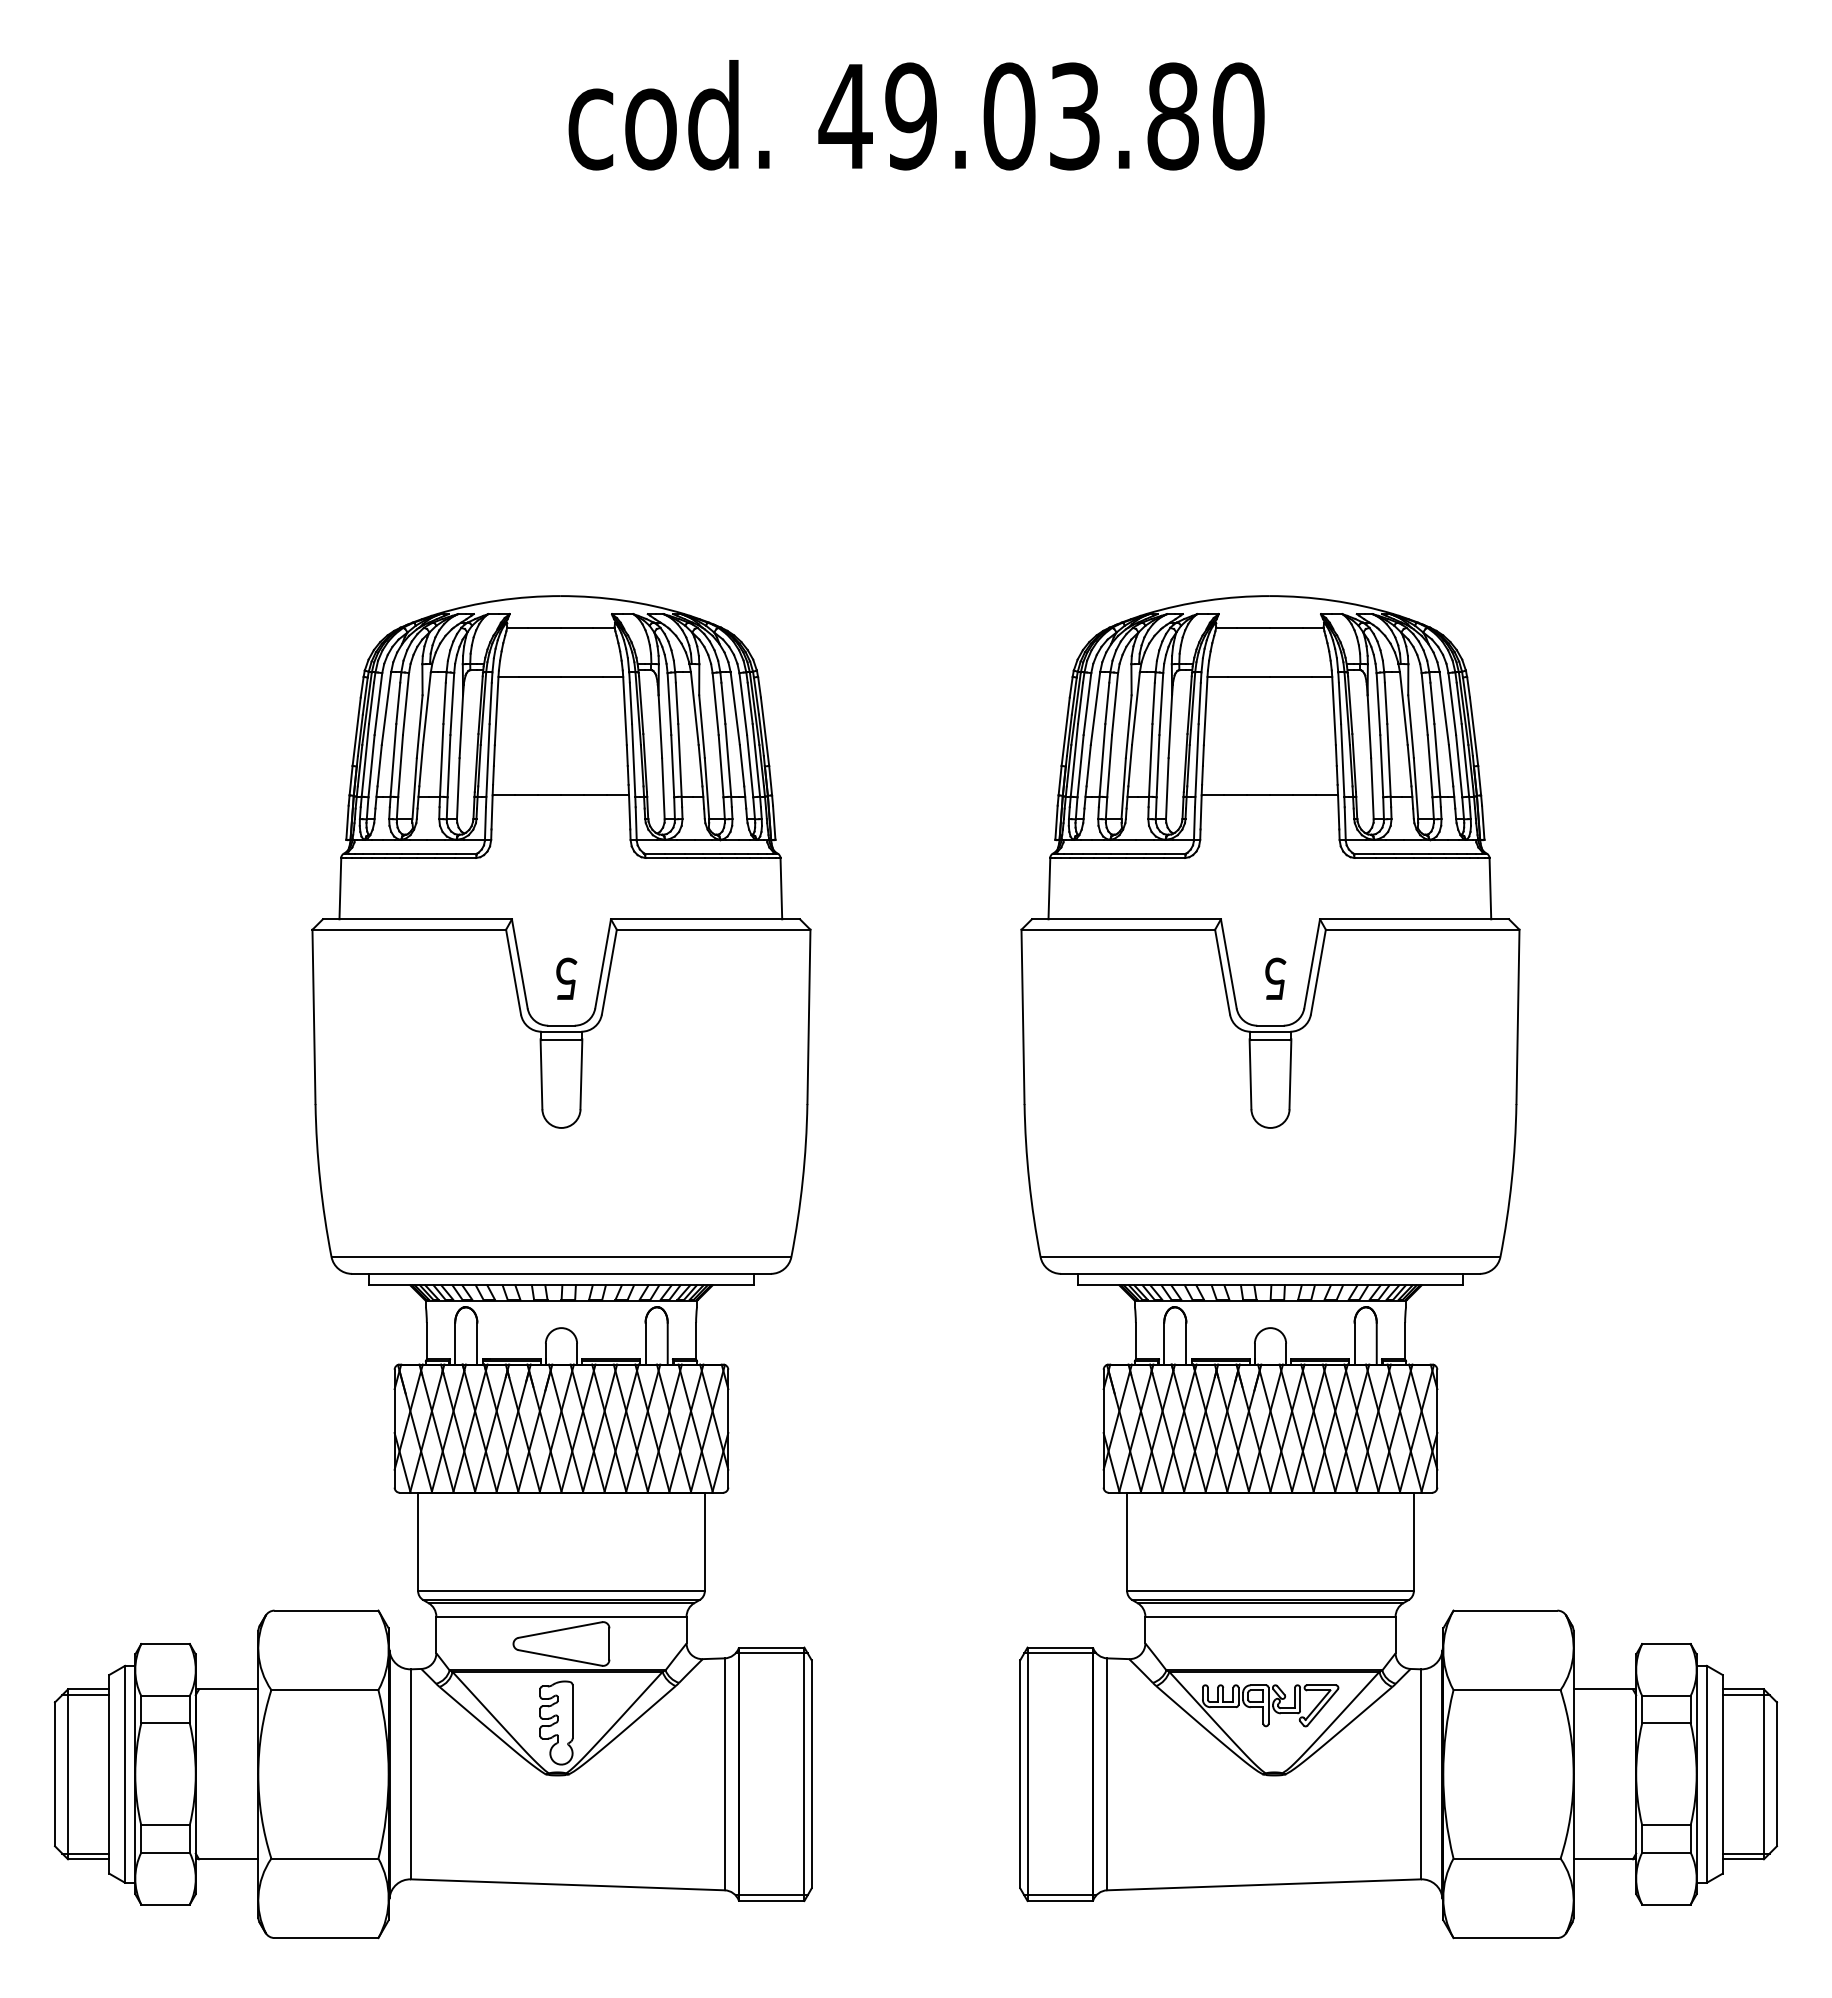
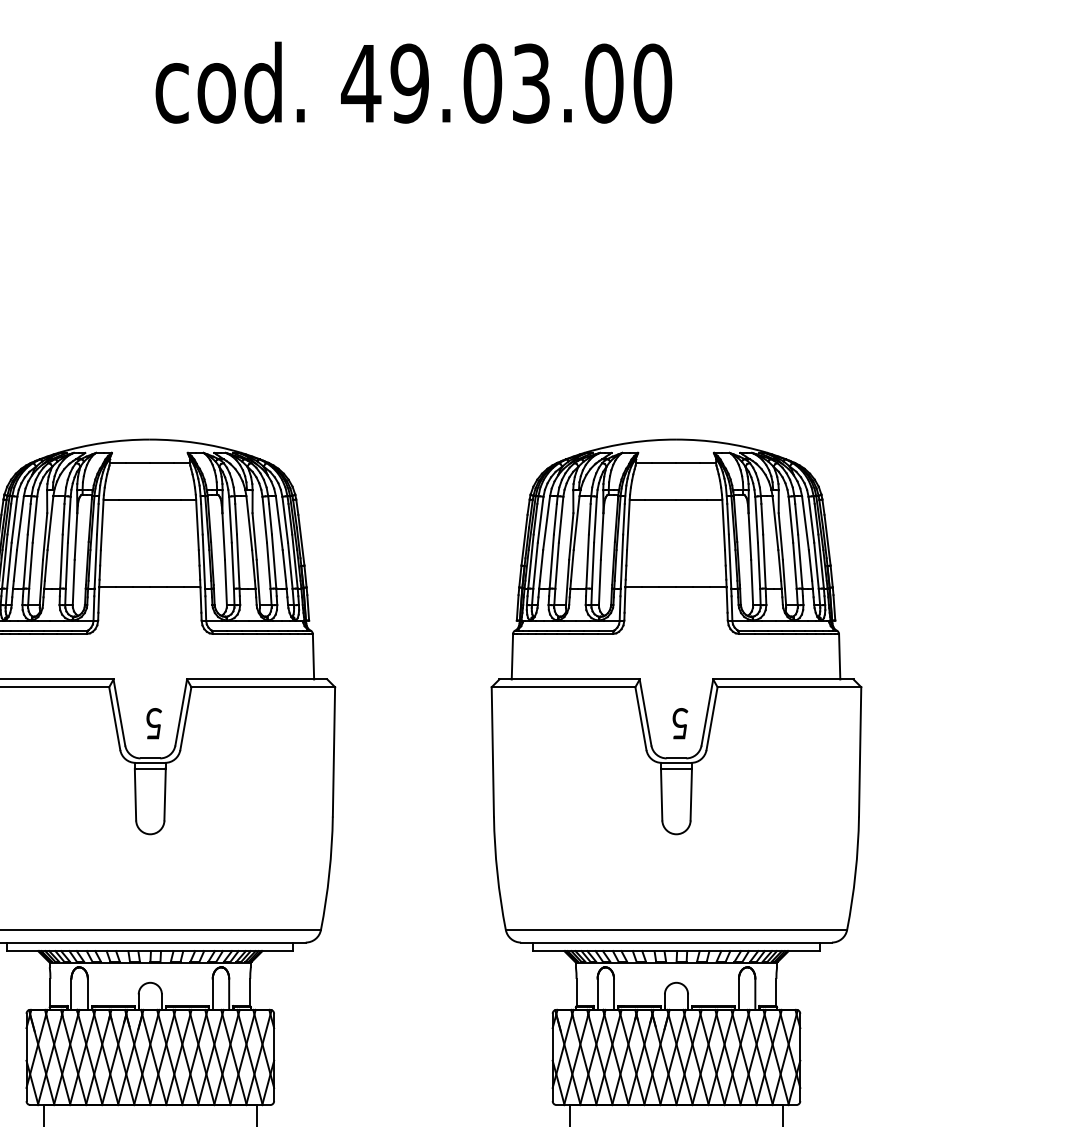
text: (1173, 116) -> (604, 83), 49.03.80 -> 49.03.00

